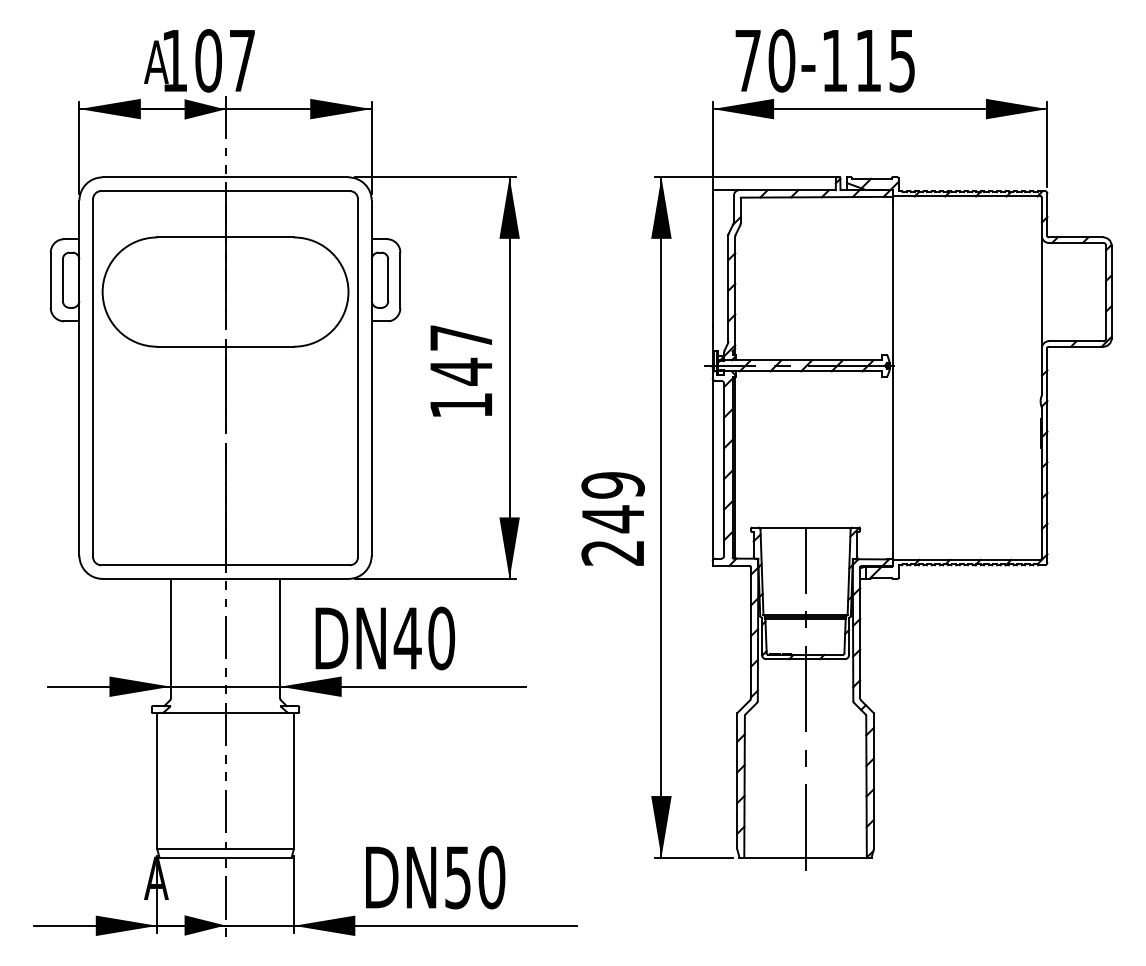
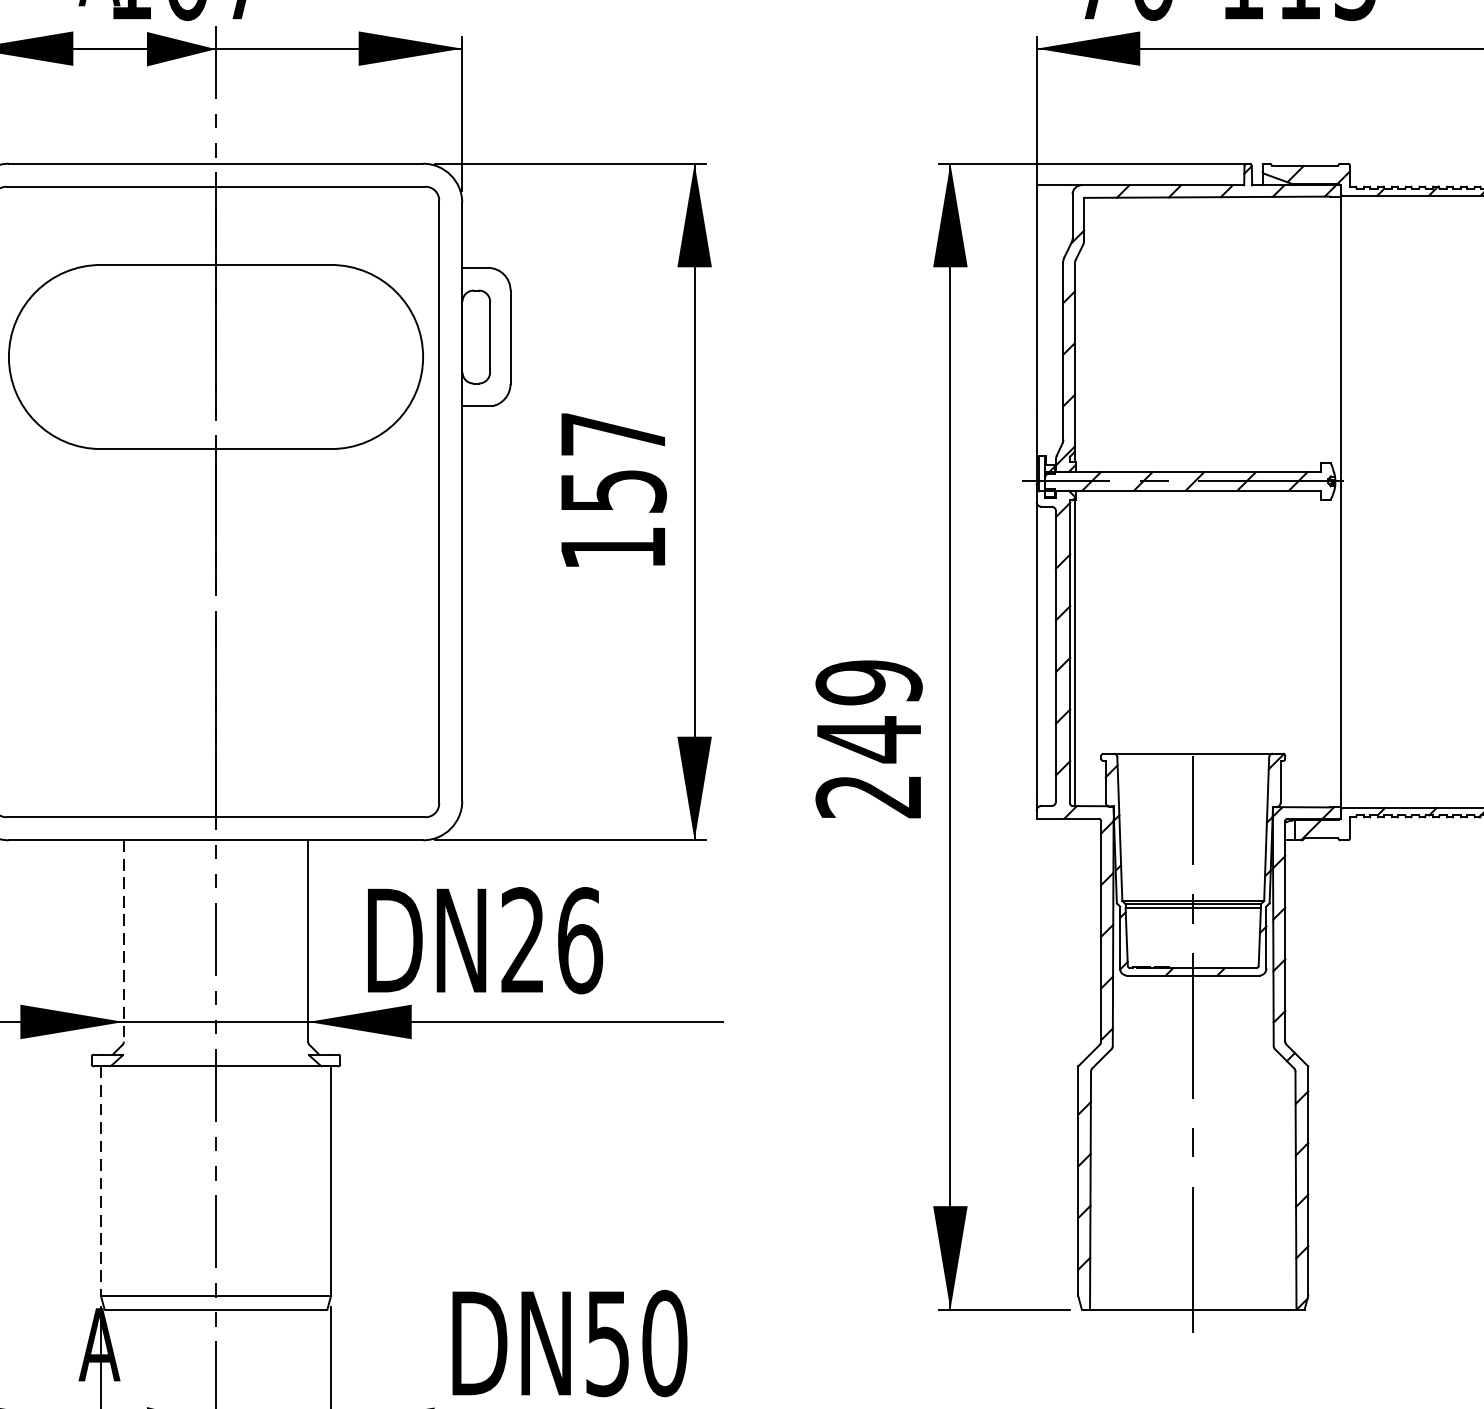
text: (461, 371) -> (613, 490), 147 -> 157
line: (170, 638) -> (123, 940), solid -> dashed
text: (424, 638) -> (551, 940), DN40 -> DN26
line: (157, 781) -> (101, 1181), solid -> dashed

